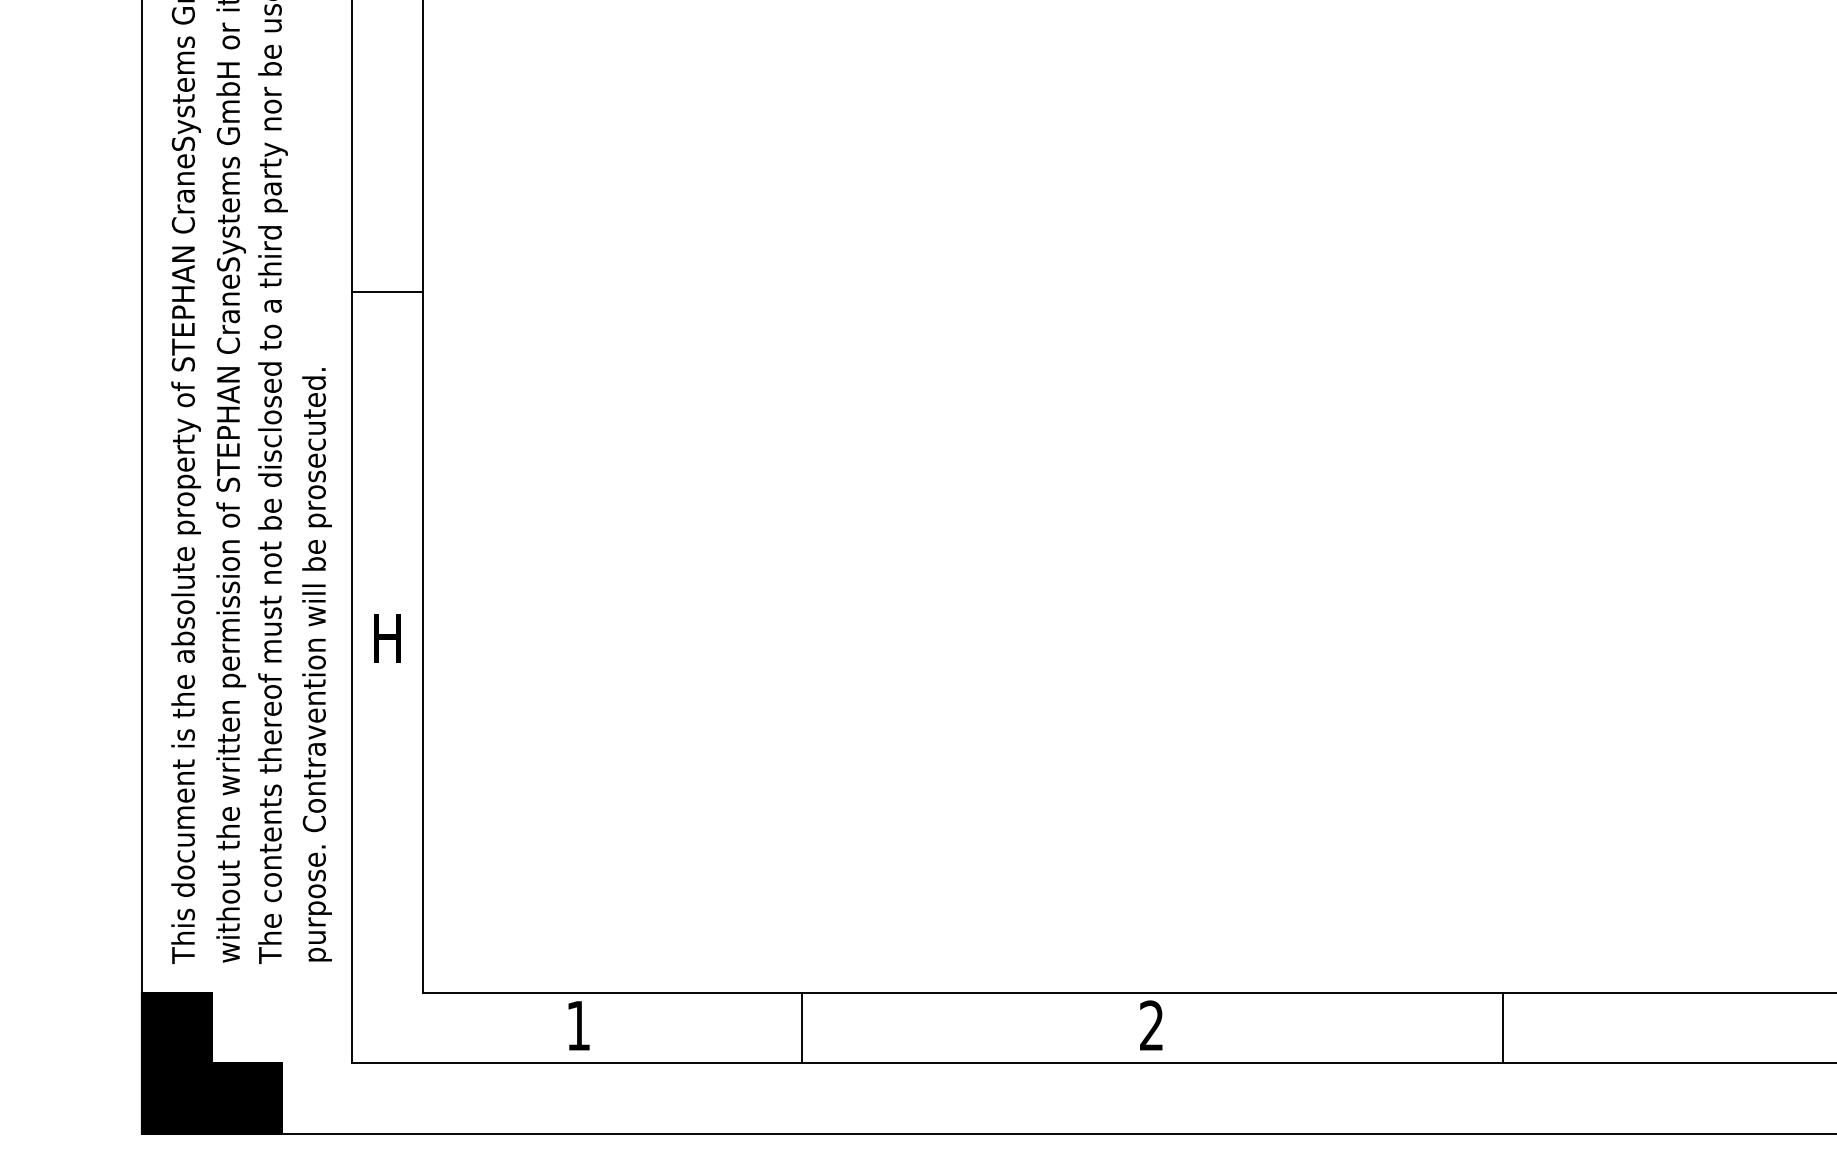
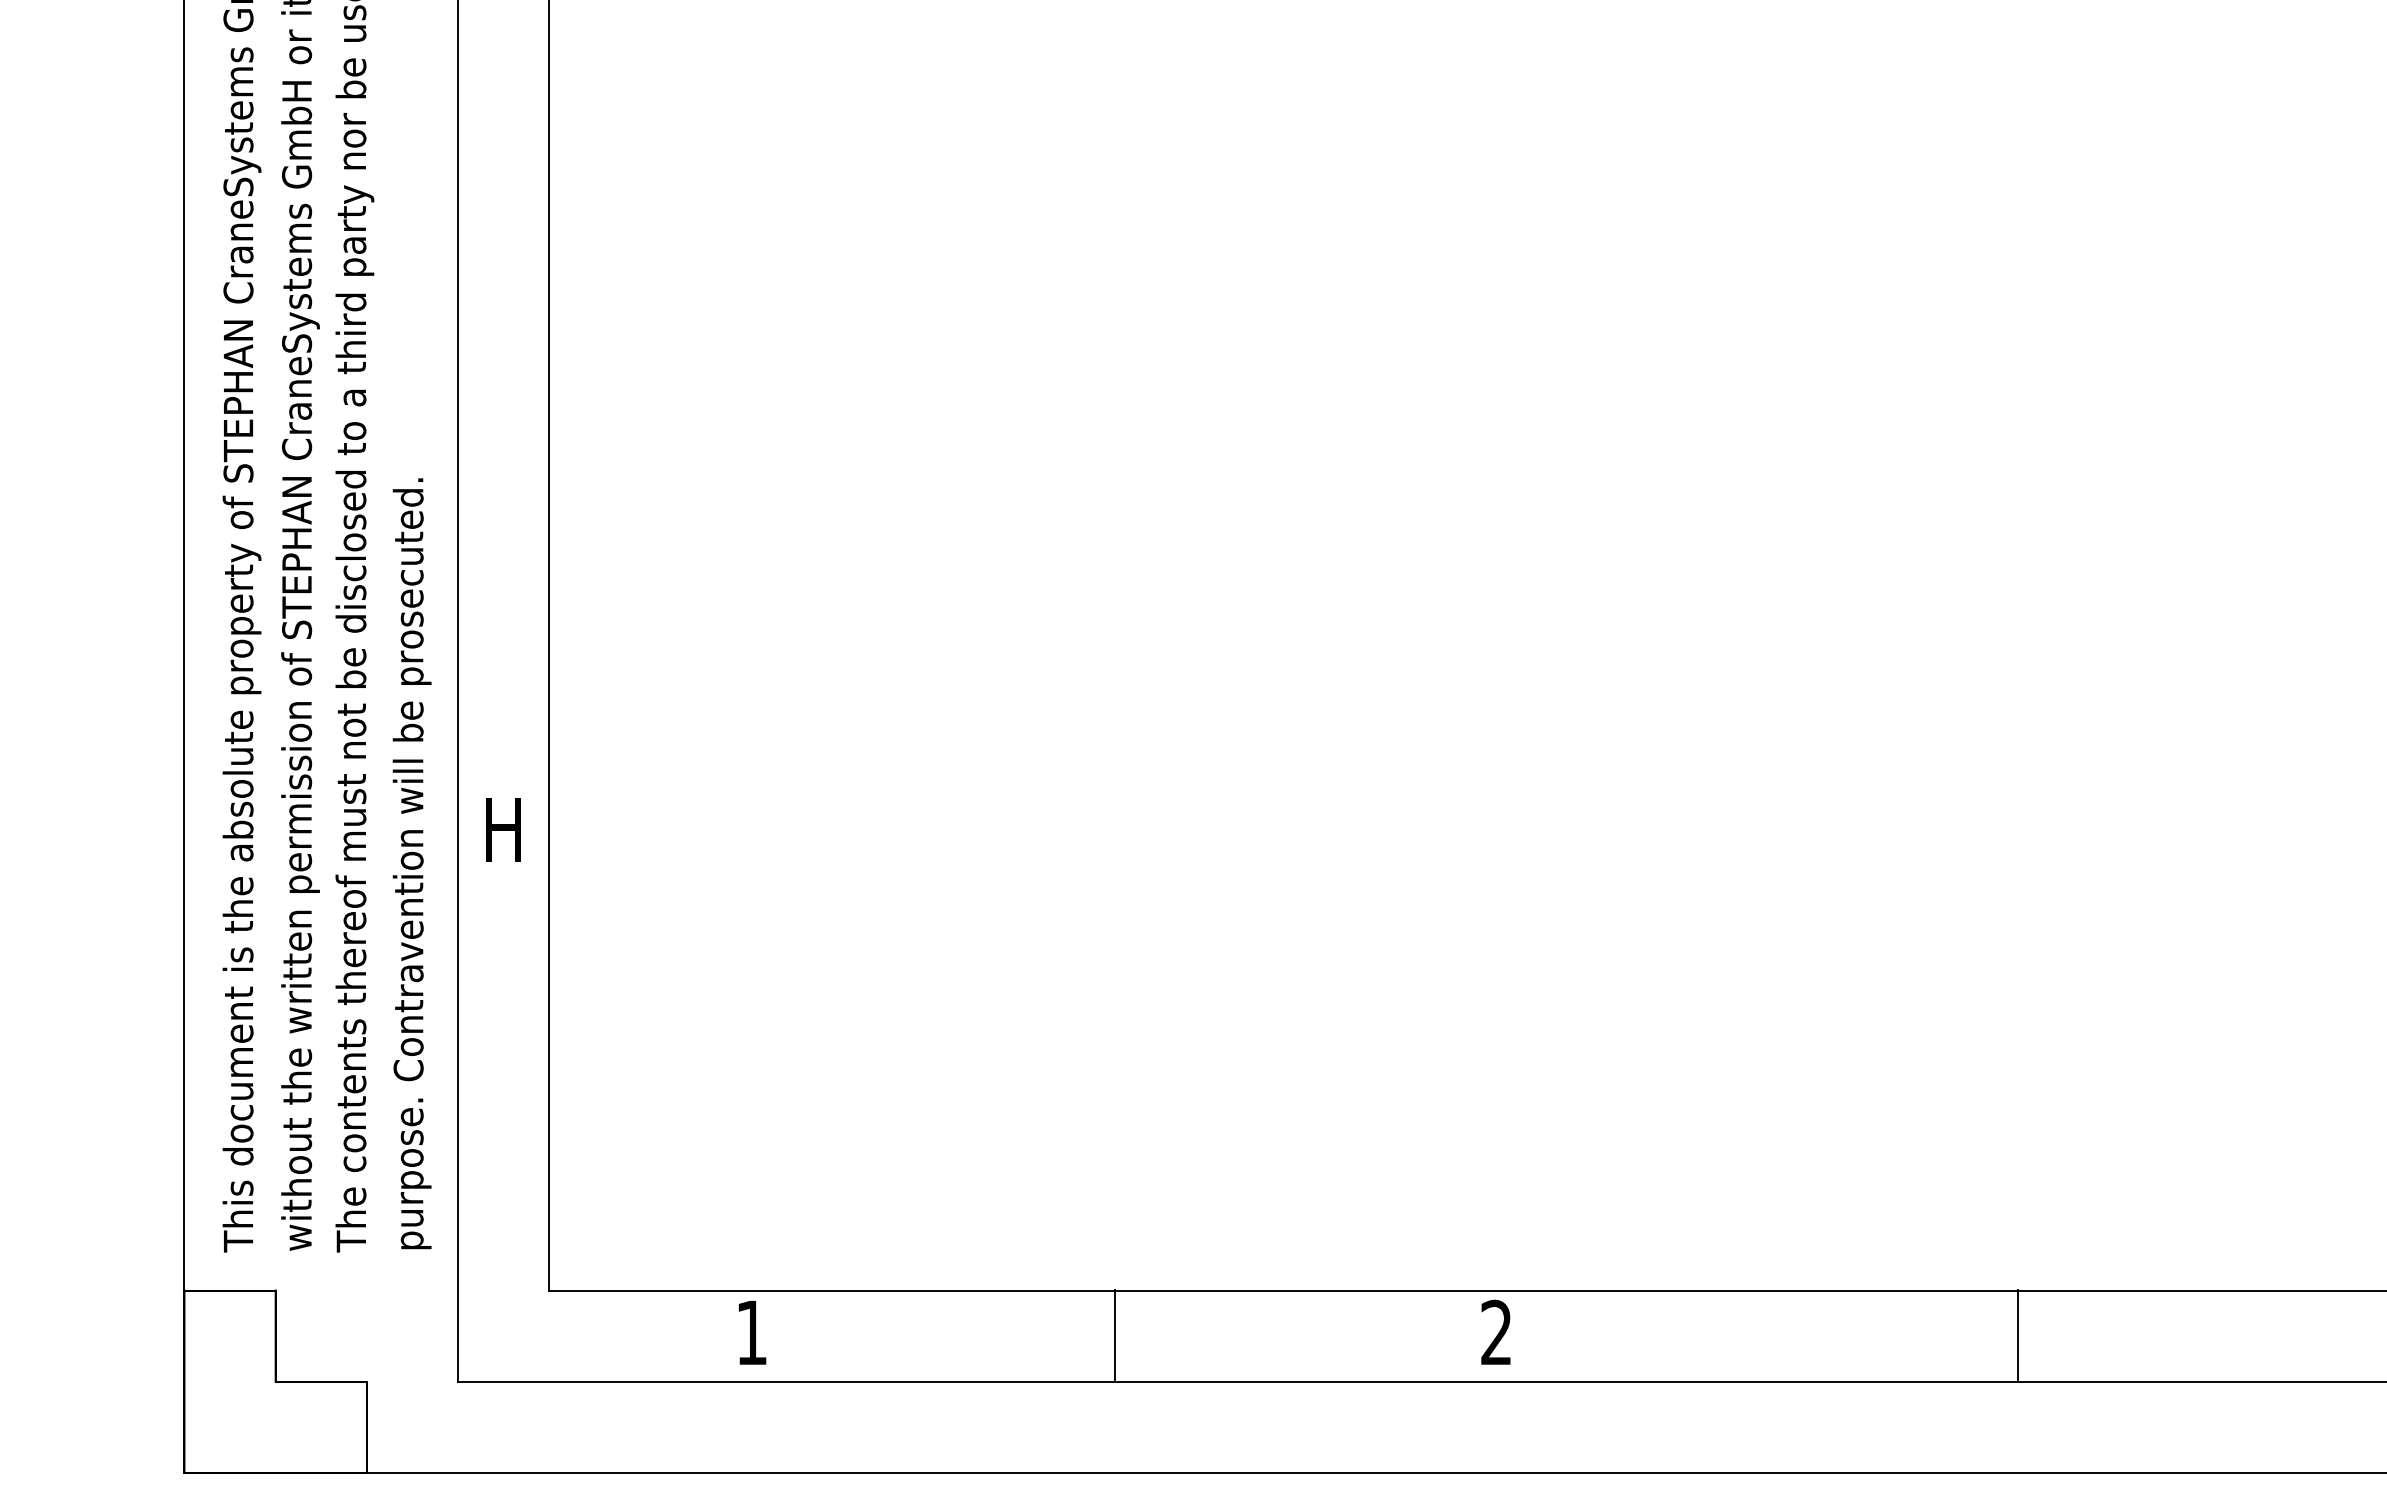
line: (387, 291) -> (503, 378), removed
line: (801, 1027) -> (1114, 1334), moved
line: (1503, 1027) -> (2018, 1334), moved
fill: (211, 1063) -> (275, 1381), removed

